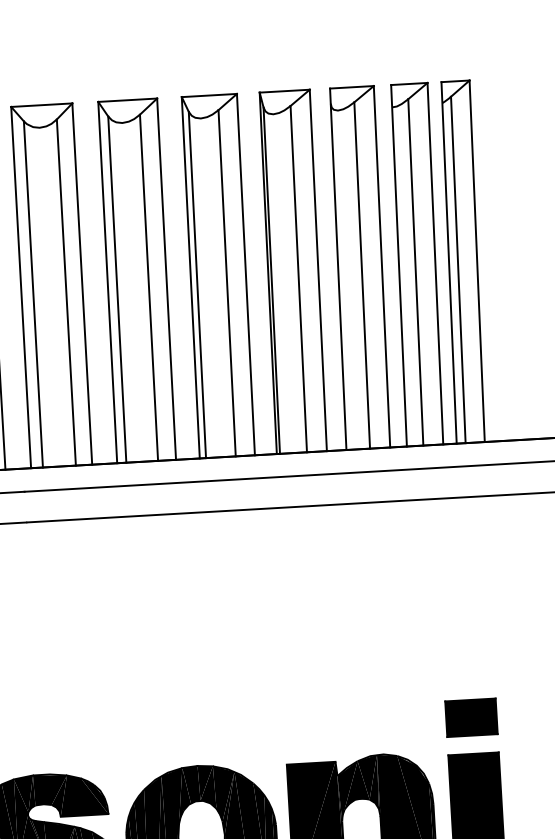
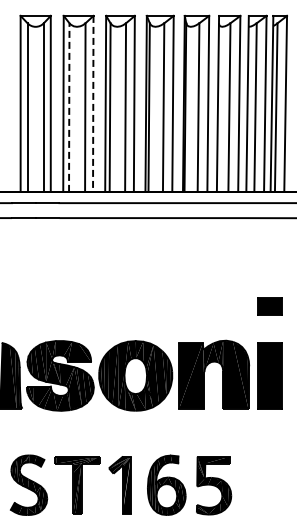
line: (82, 283) -> (93, 103), solid -> dashed
line: (33, 294) -> (69, 107), solid -> dashed
part: (470, 718) -> (269, 306), moved

